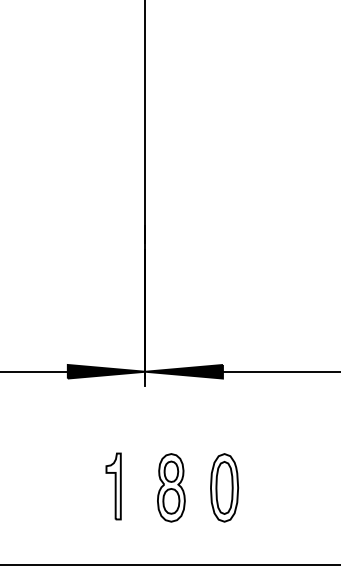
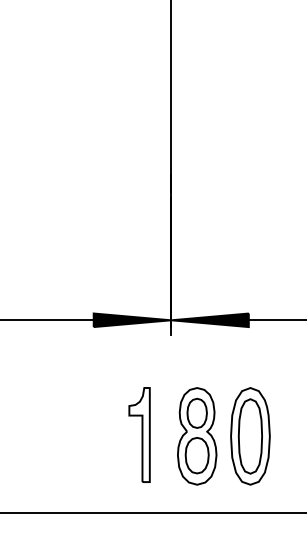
part: (113, 486) -> (139, 435), size x1.43
part: (171, 487) -> (197, 436), size x1.43
part: (224, 487) -> (250, 436), size x1.43

